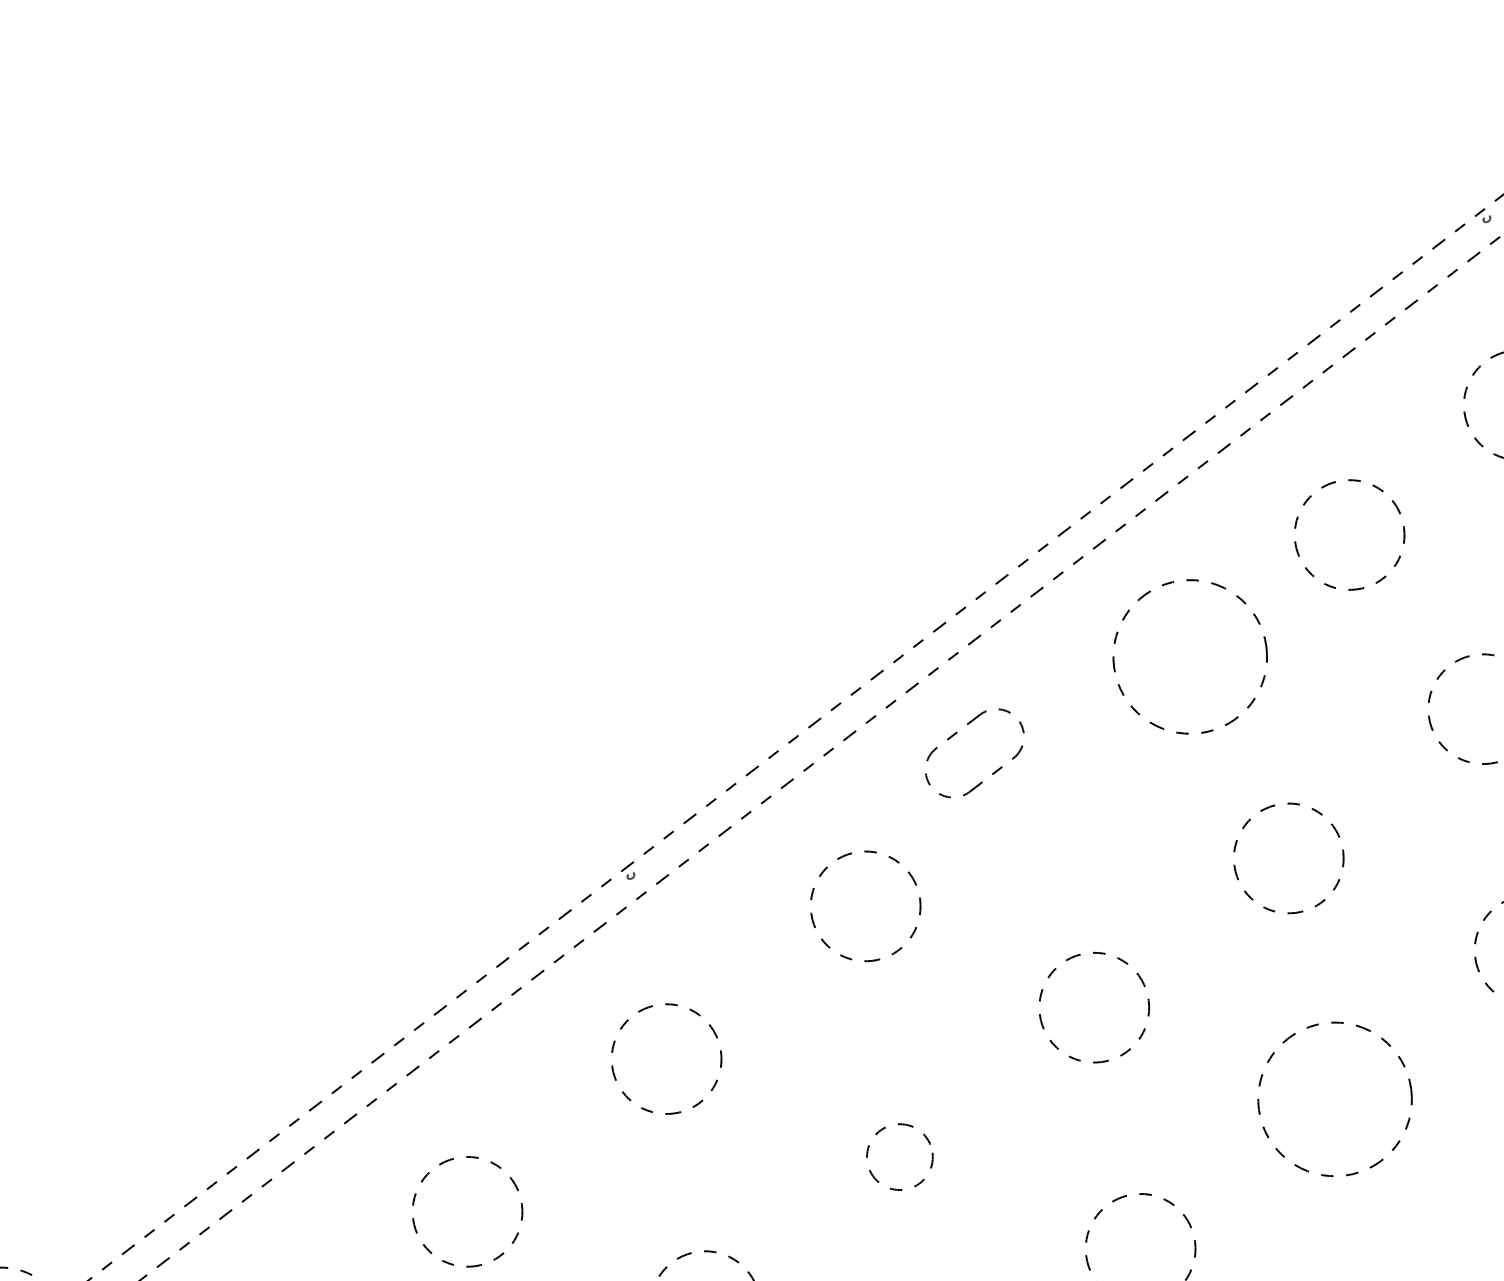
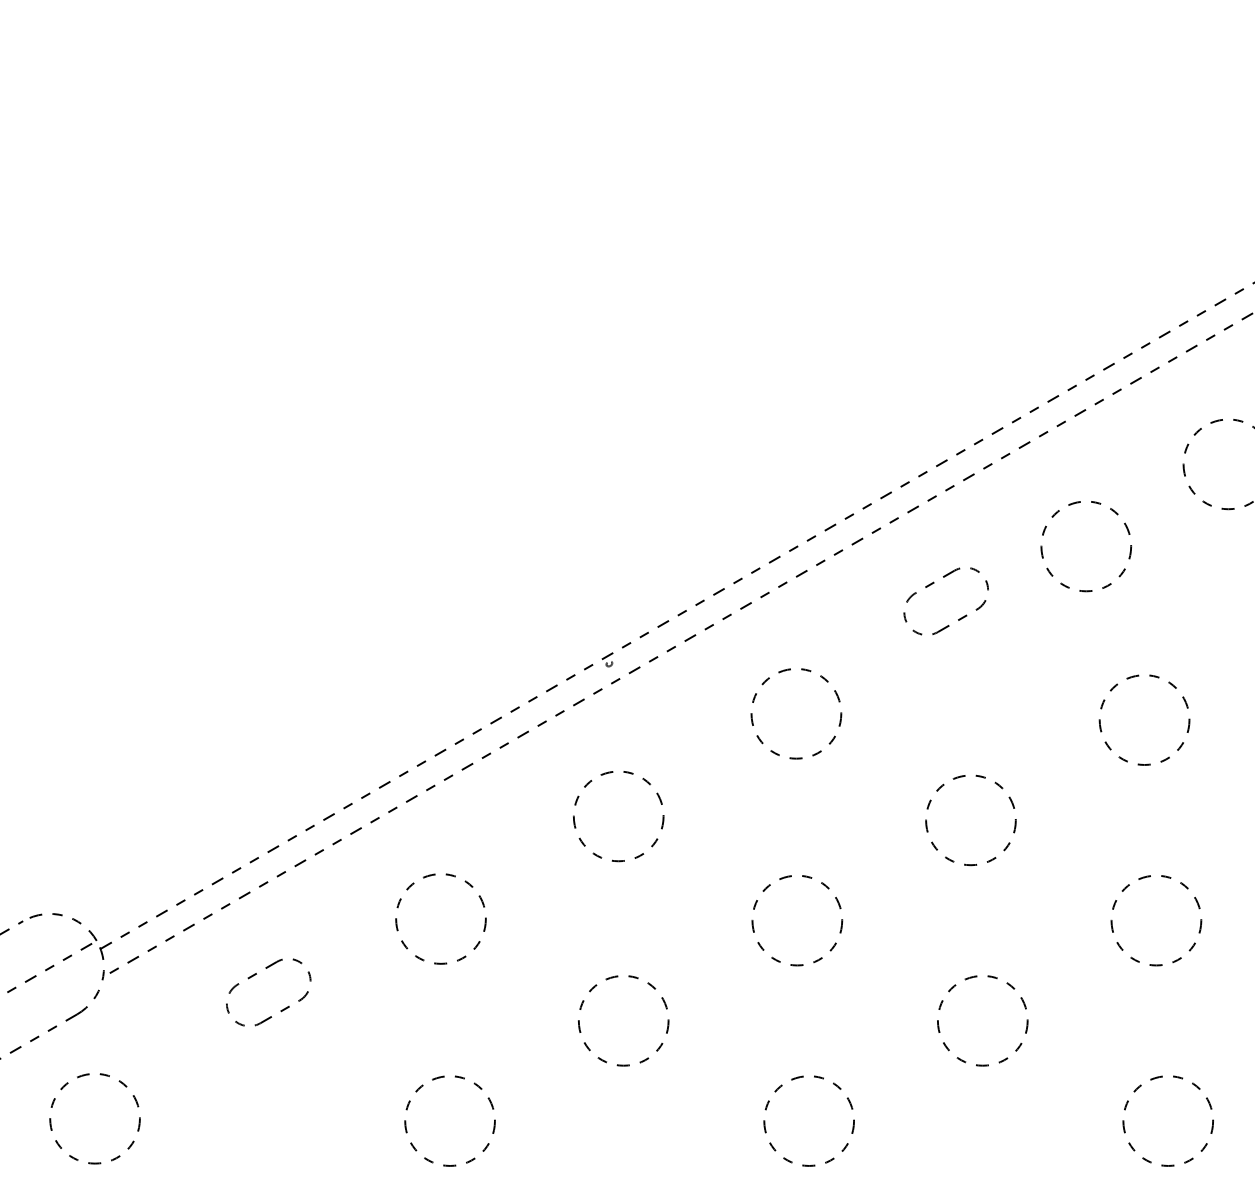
circle: (1190, 657) -> (1086, 546), size x0.71
part: (957, 733) -> (934, 583), moved
circle: (1335, 1099) -> (1156, 920), size x0.71
circle: (899, 1156) -> (797, 920), size x1.67

